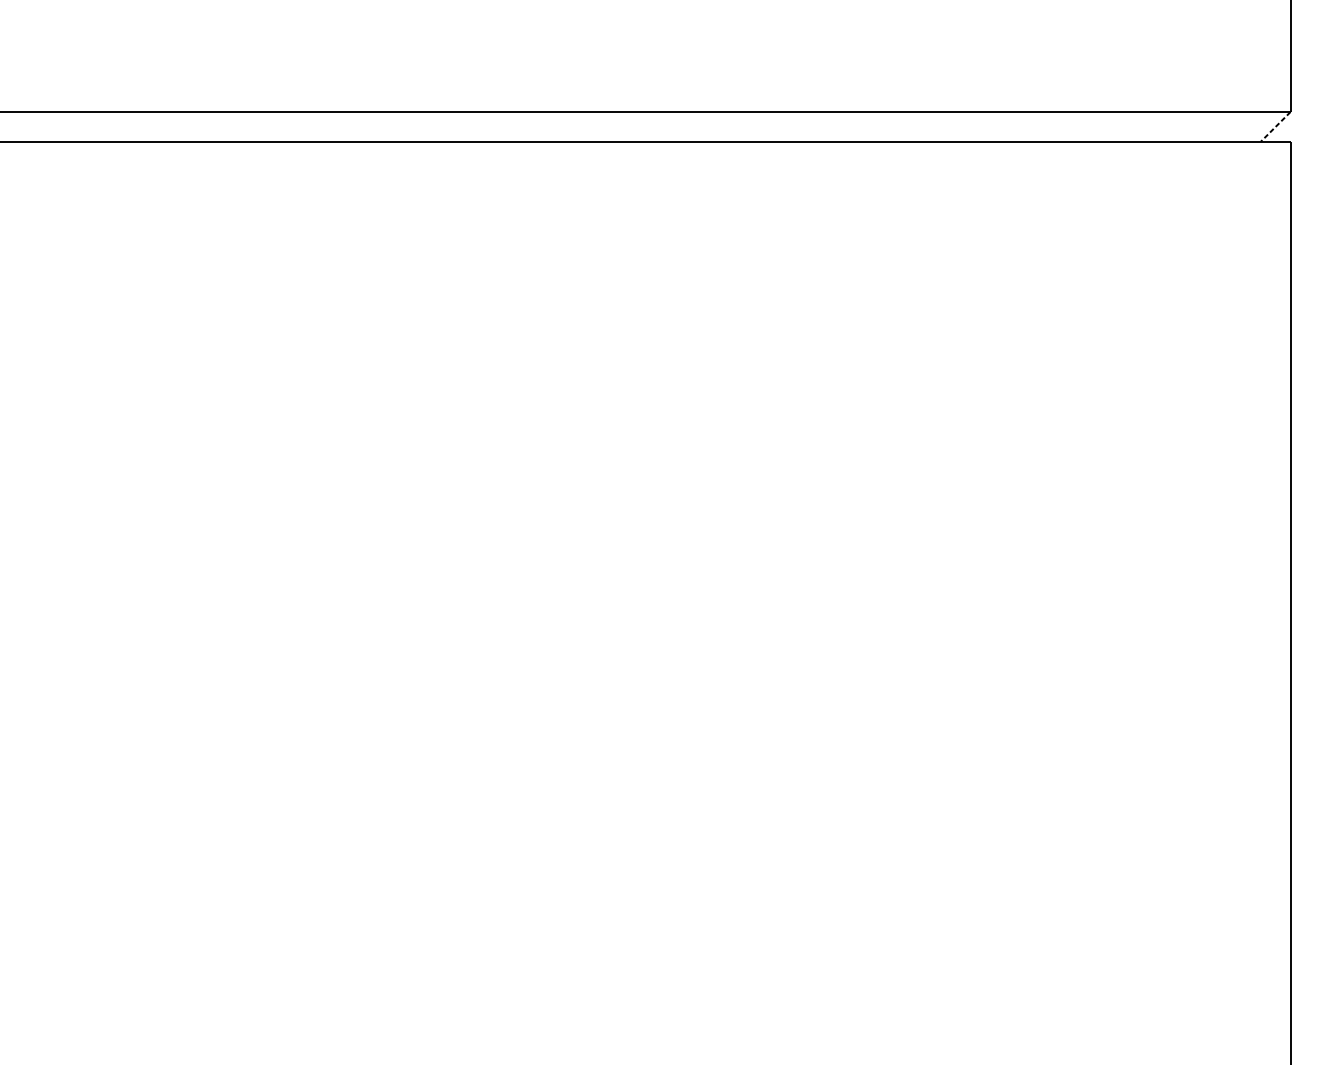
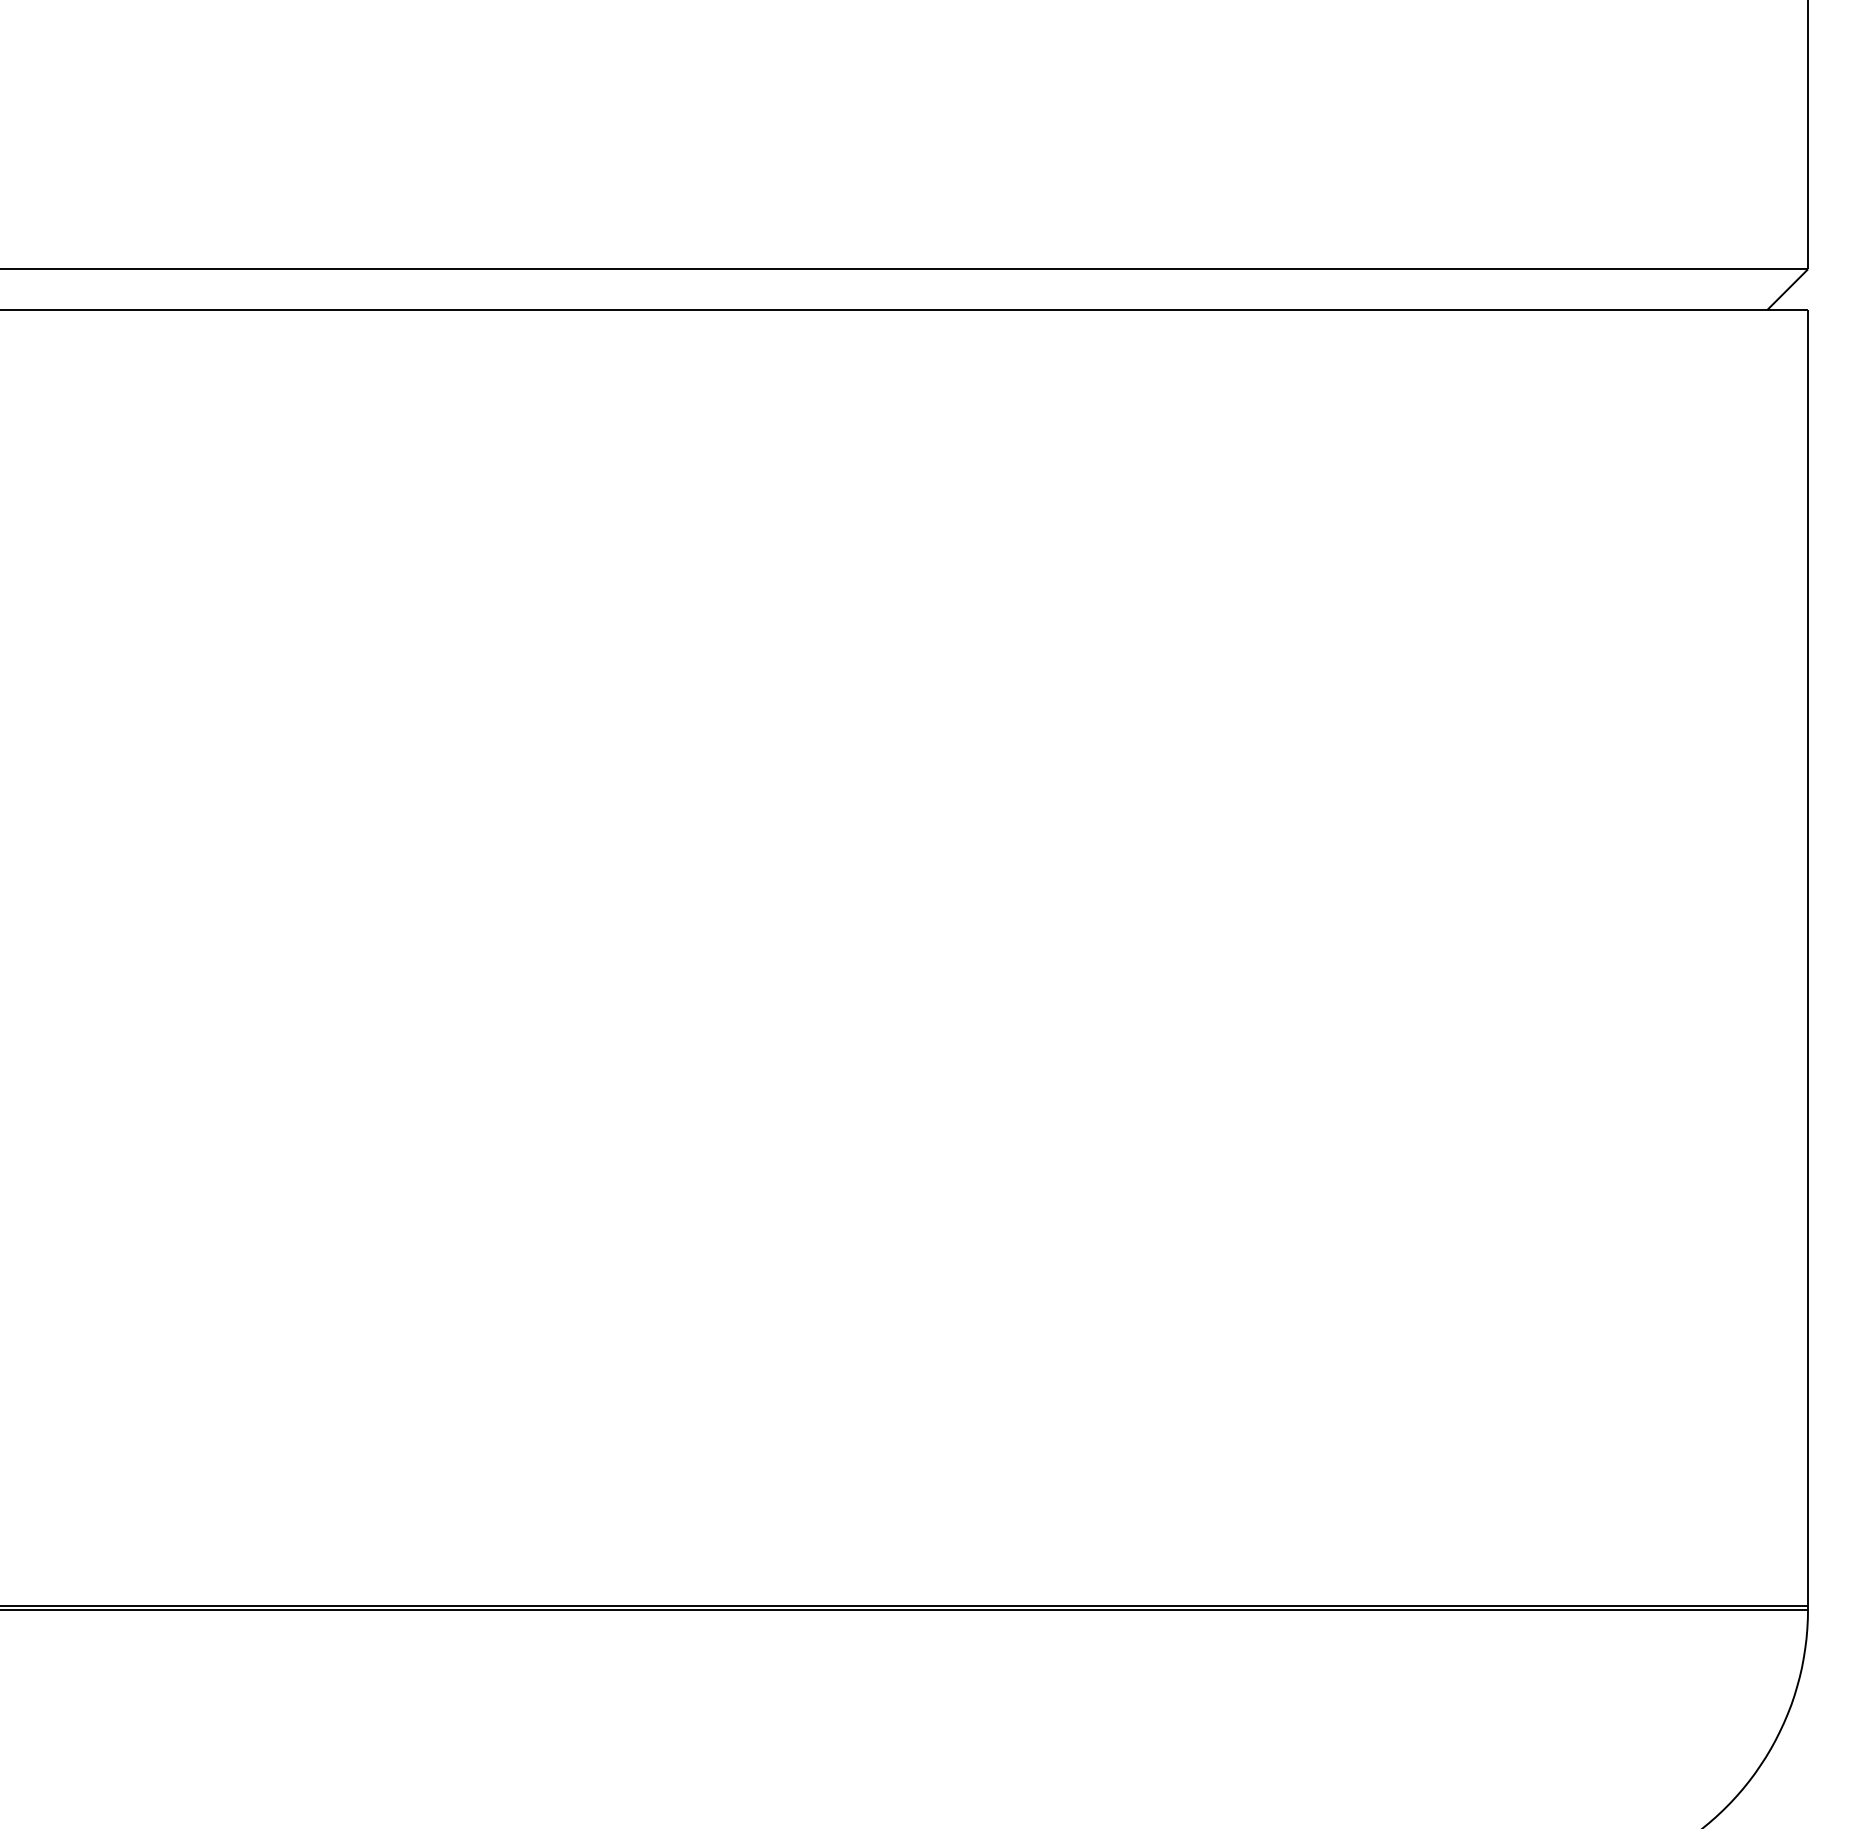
line: (1275, 126) -> (1787, 289), dashed -> solid

